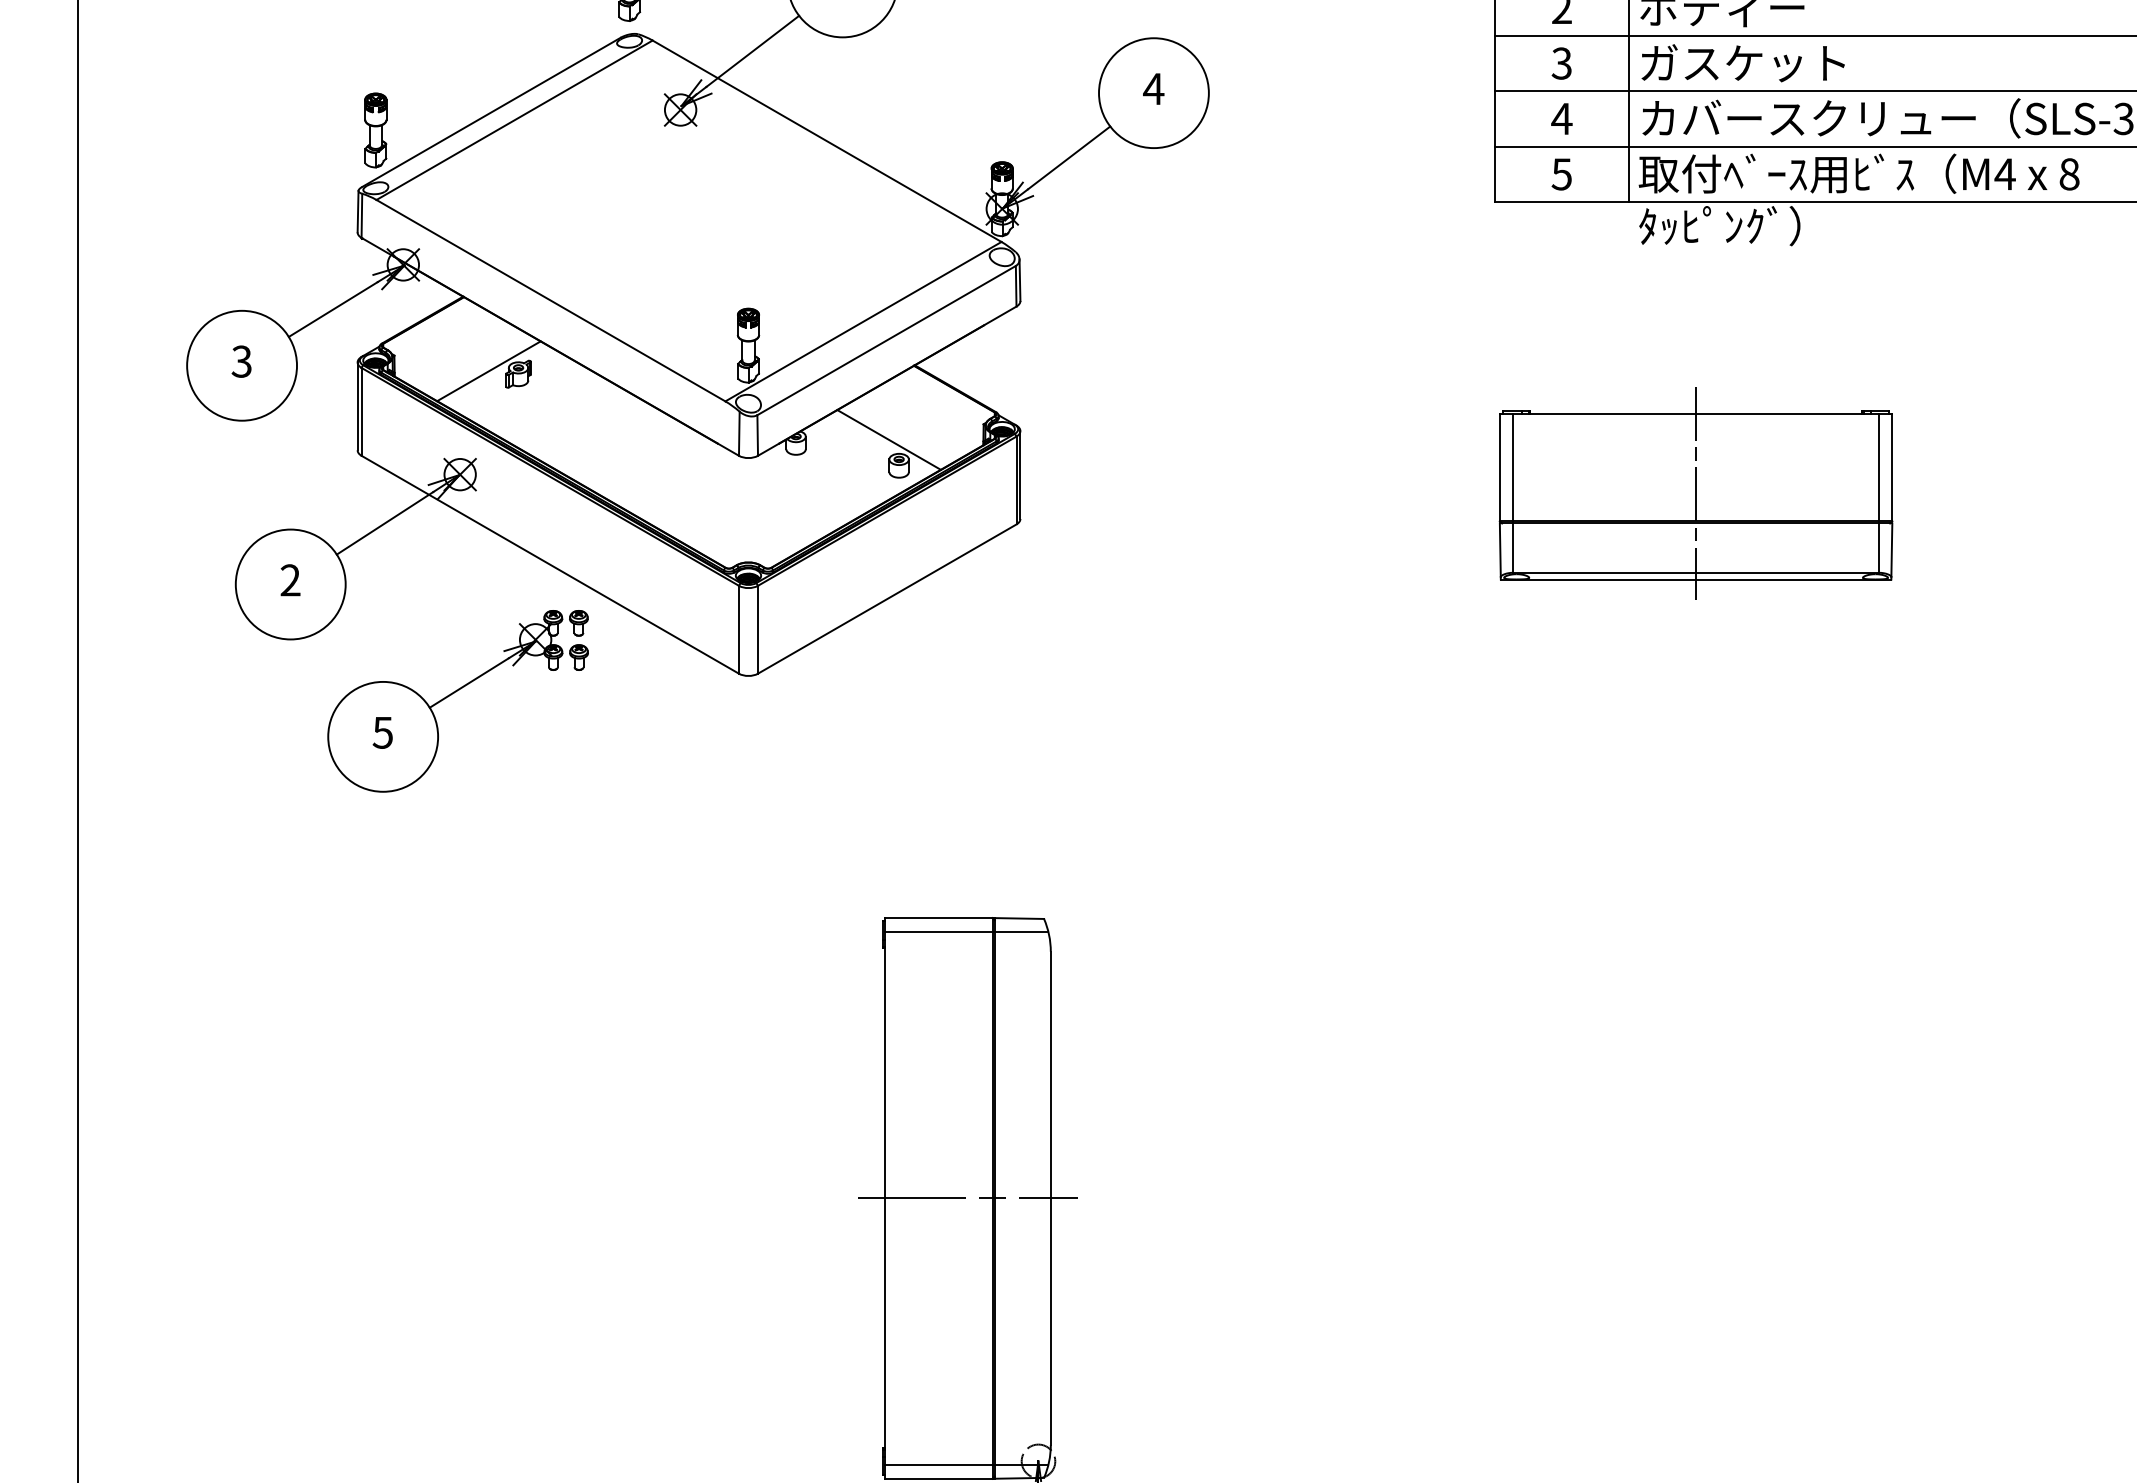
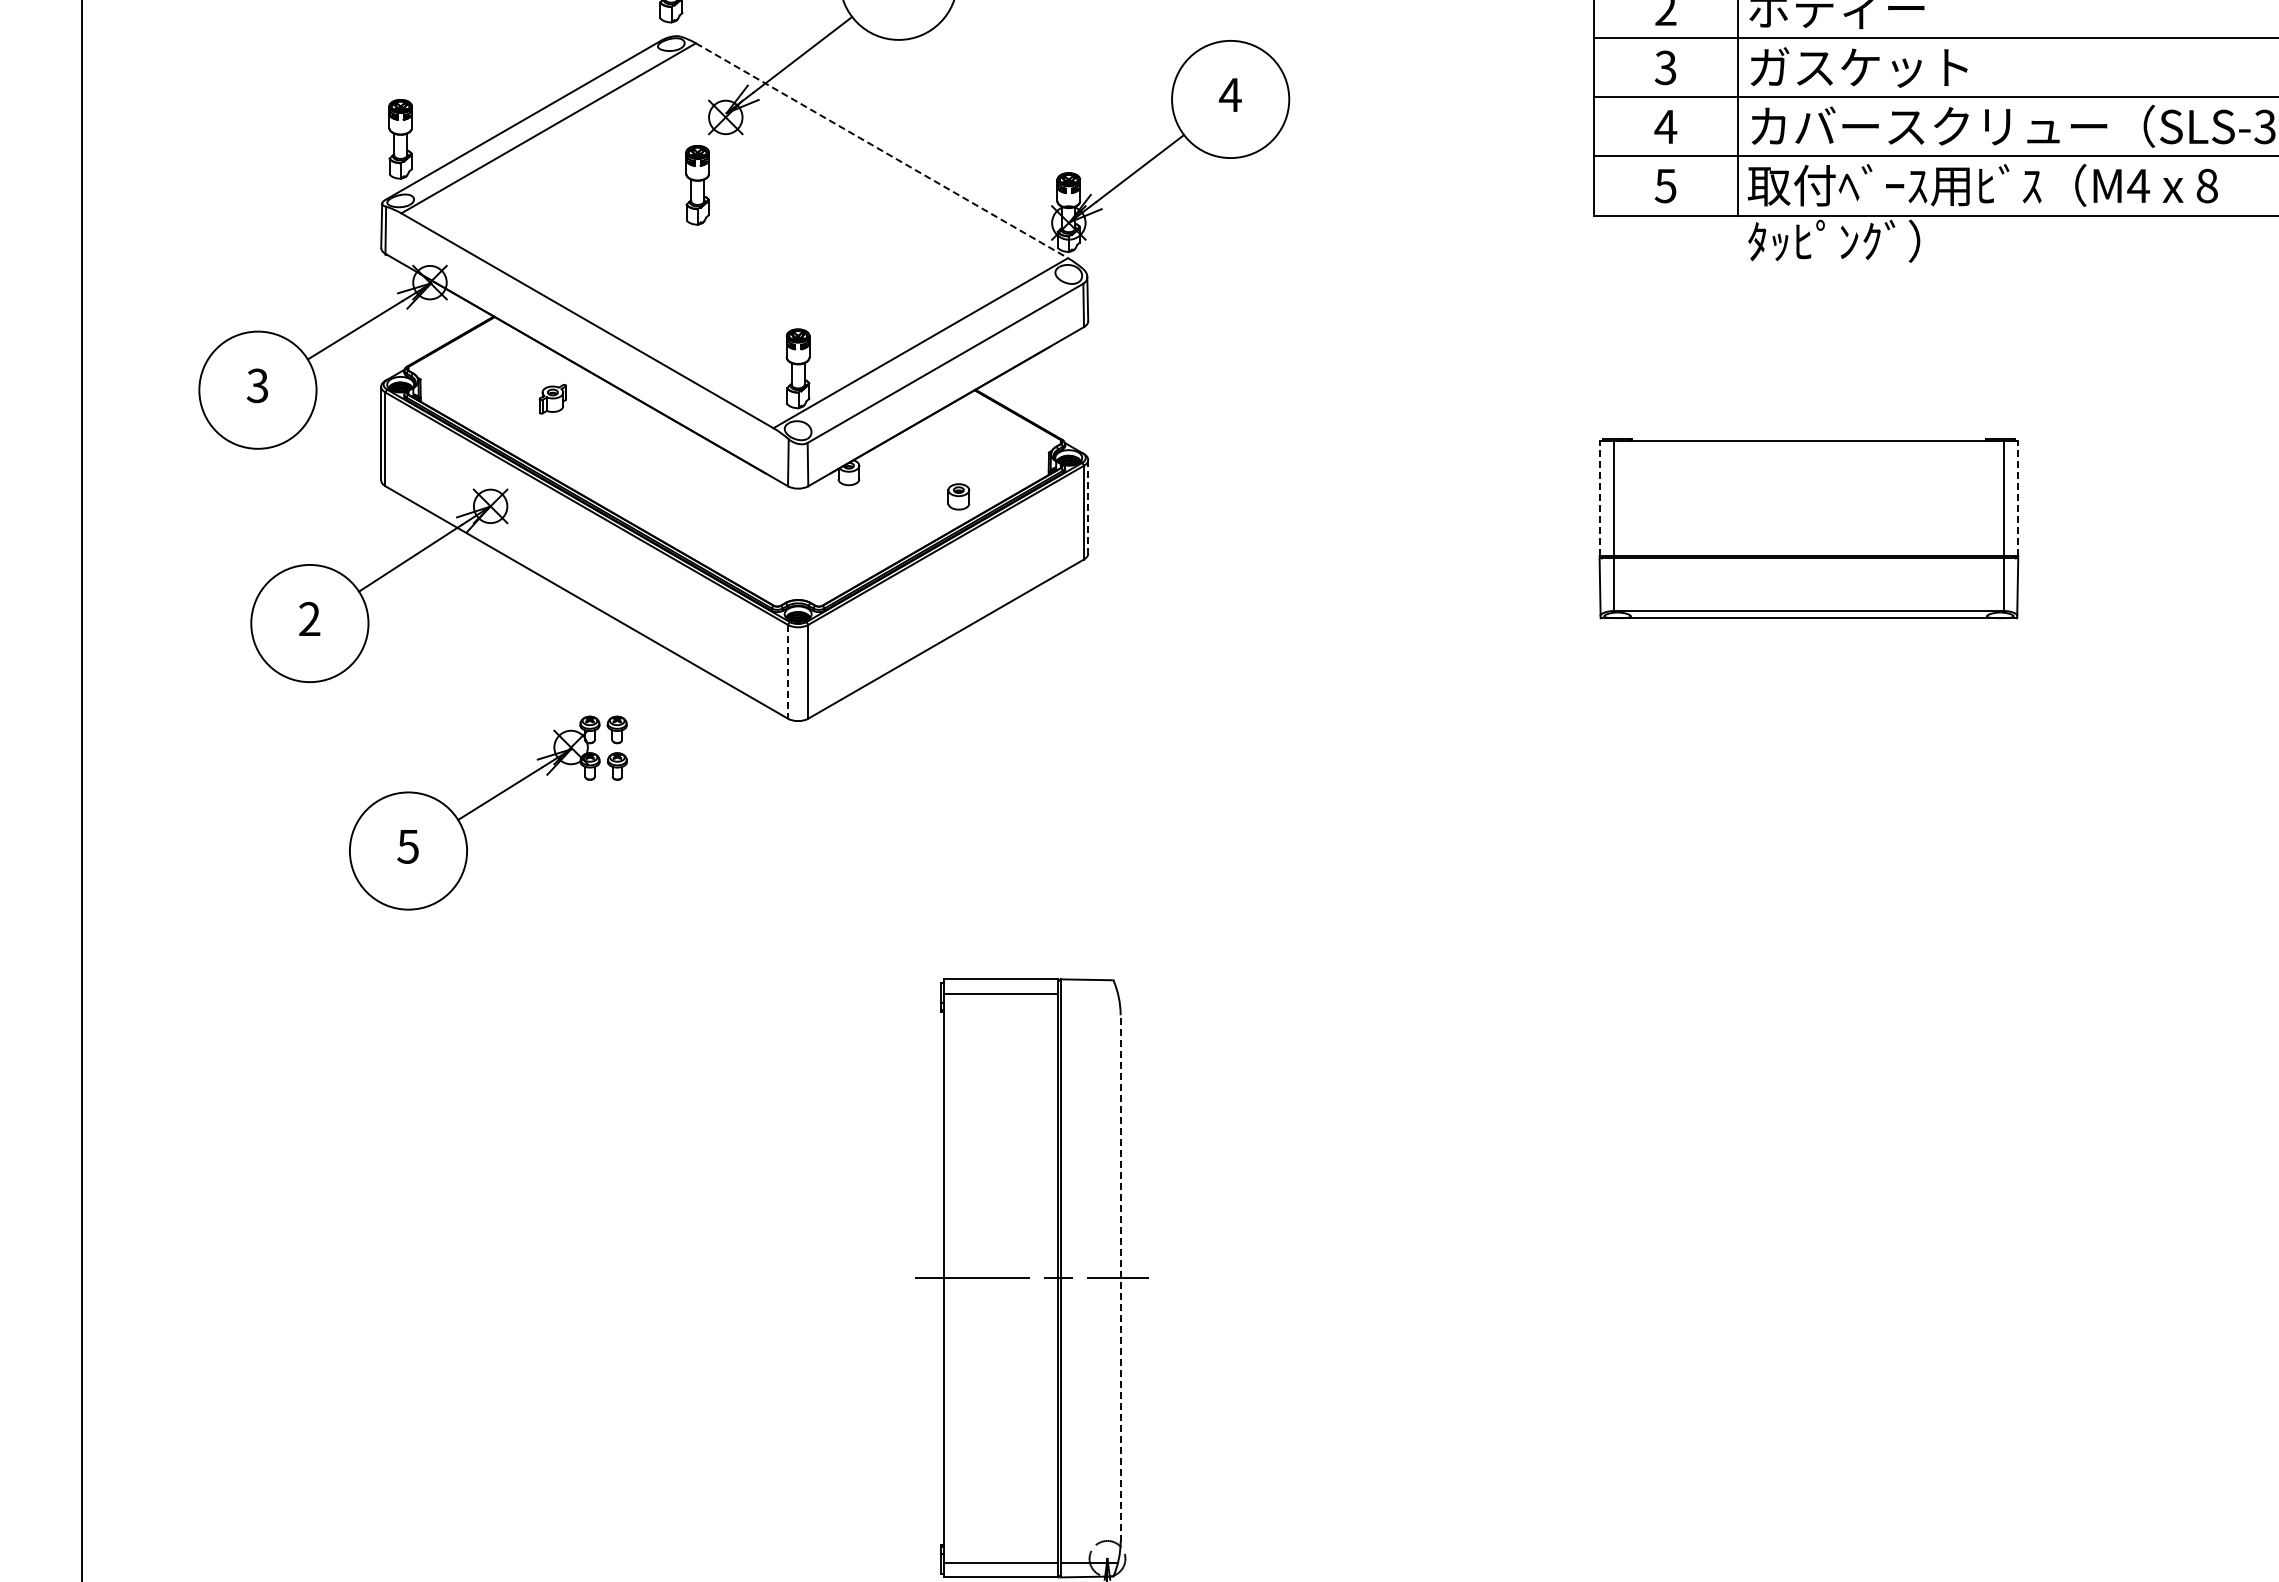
line: (827, 141) -> (882, 150), solid -> dashed
part: (654, 173) -> (697, 185), added
line: (489, 370) -> (521, 395), removed
line: (888, 440) -> (947, 469), removed
line: (1499, 467) -> (1599, 498), solid -> dashed
line: (1892, 467) -> (2018, 498), solid -> dashed
line: (1020, 474) -> (1088, 506), solid -> dashed
line: (1695, 492) -> (1808, 525), removed
line: (739, 629) -> (788, 671), solid -> dashed
part: (453, 694) -> (483, 805), moved
line: (1020, 931) -> (1088, 993), removed
line: (1050, 1197) -> (1120, 1277), solid -> dashed

